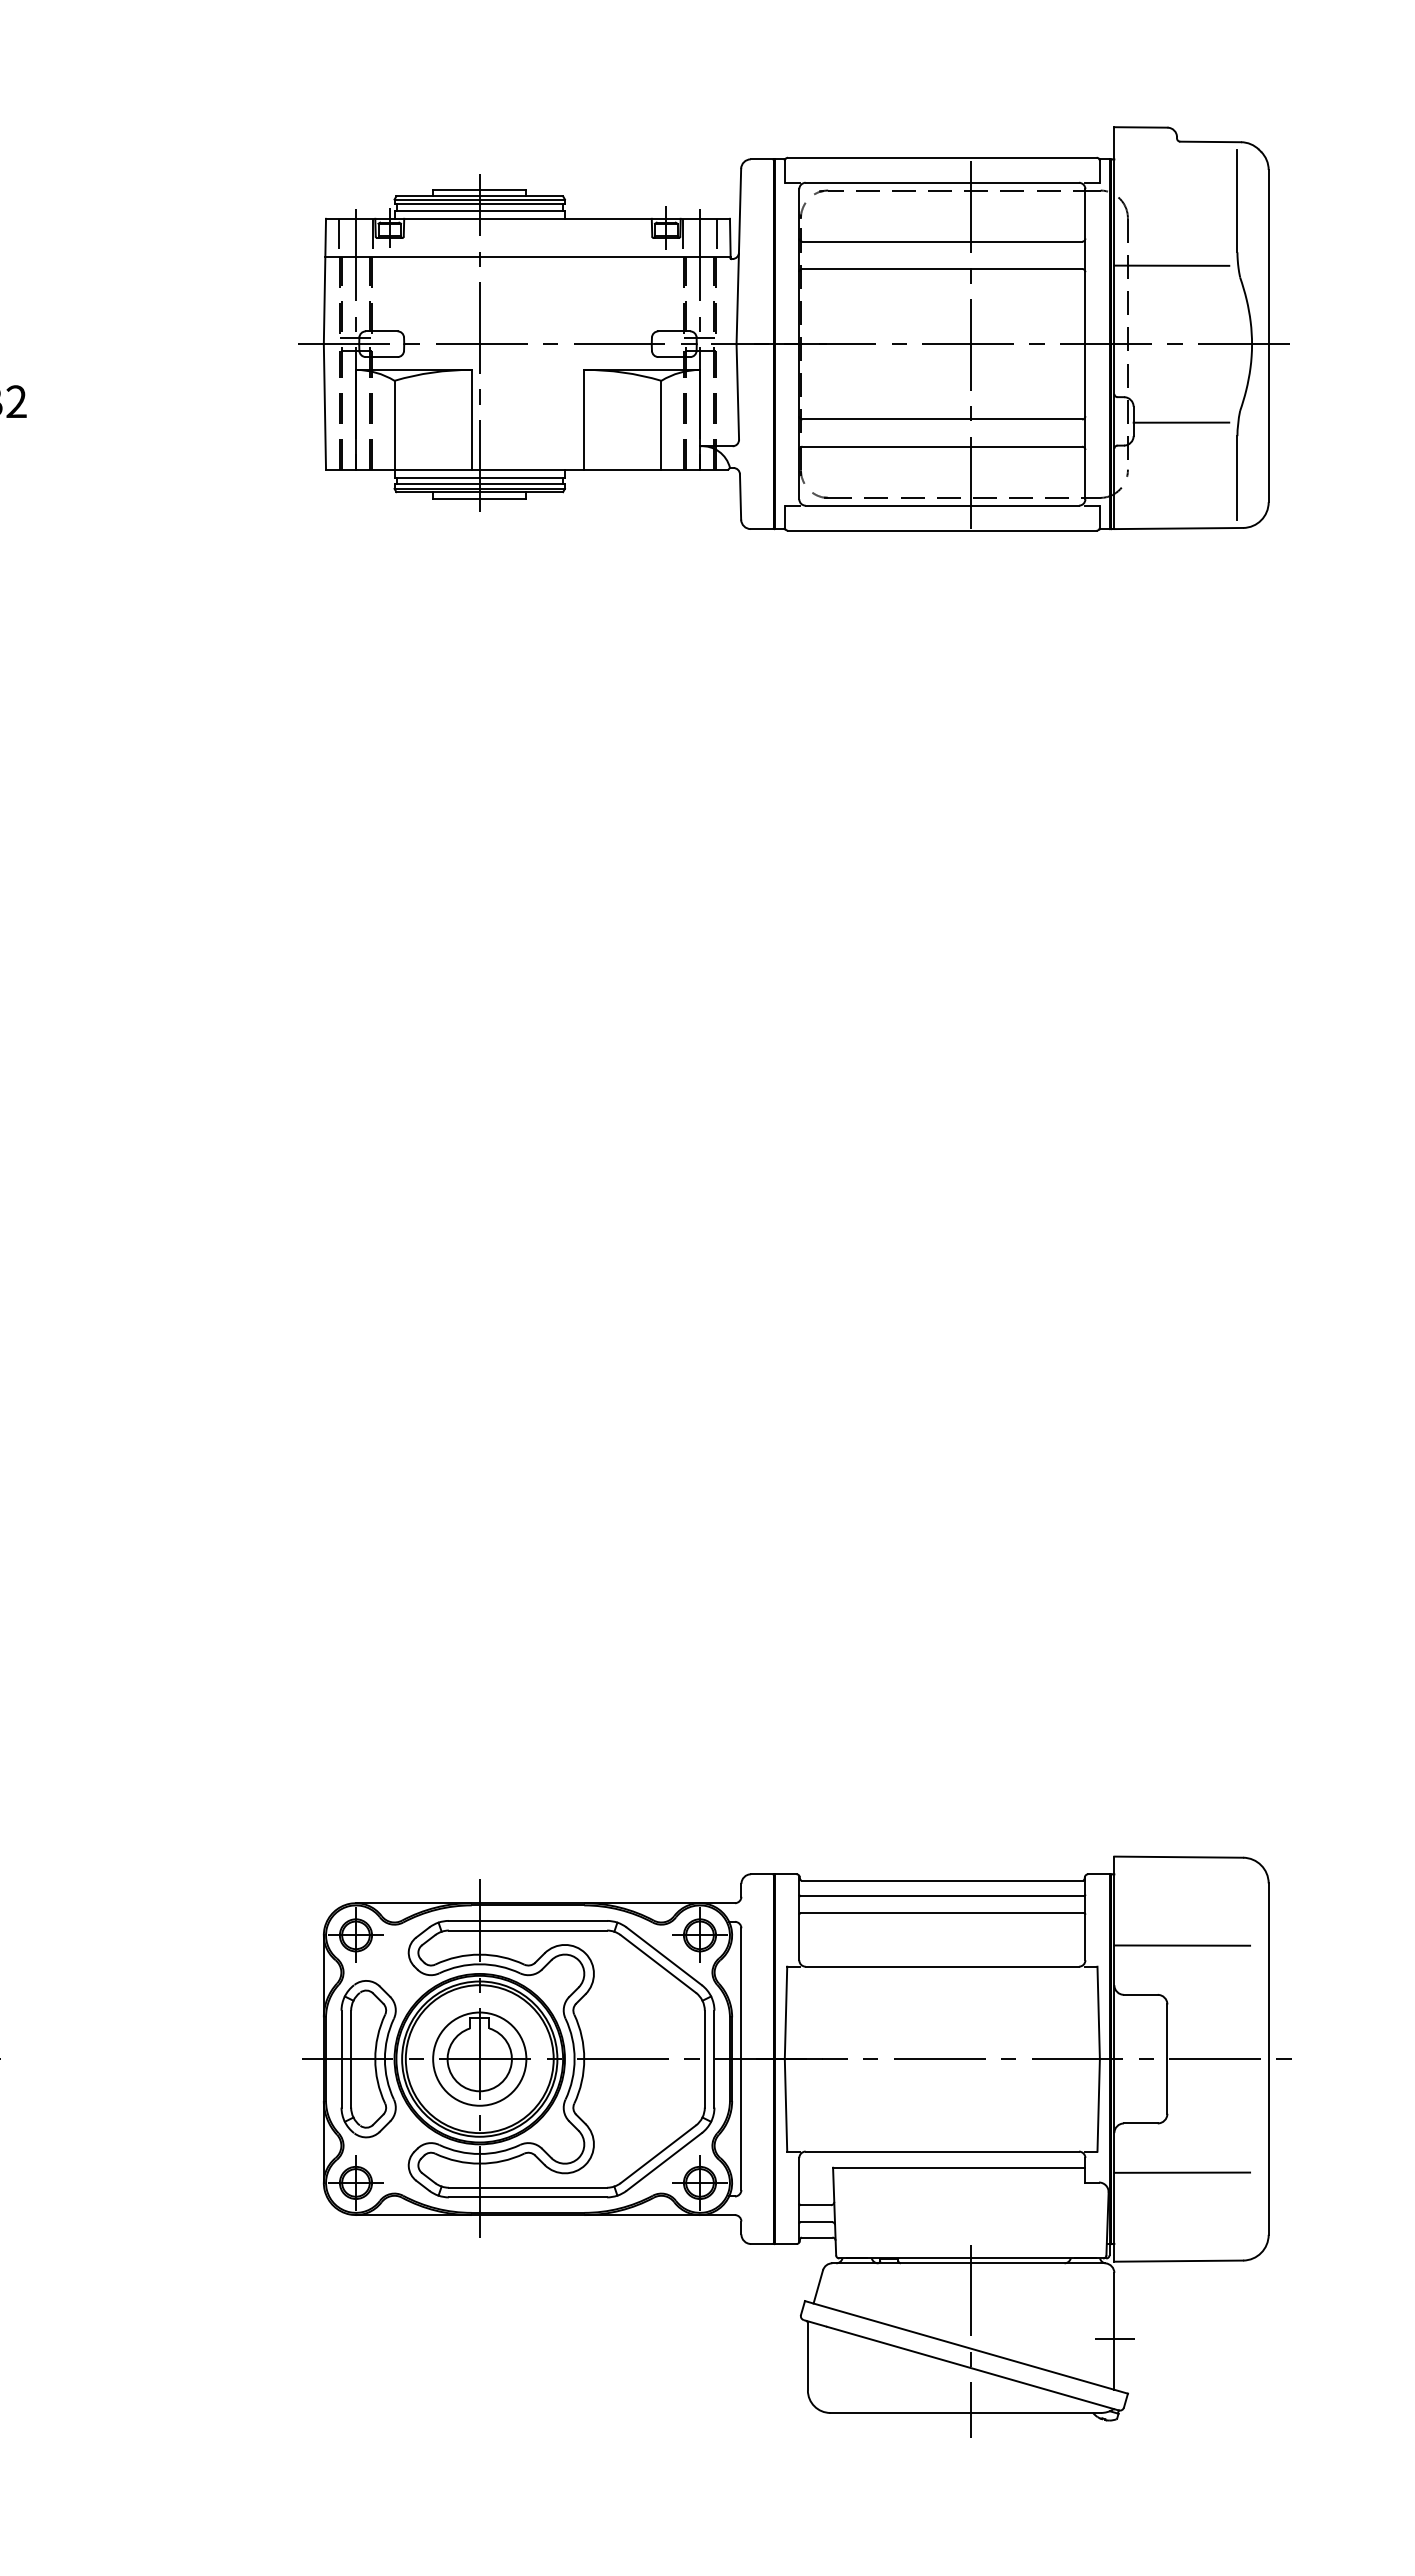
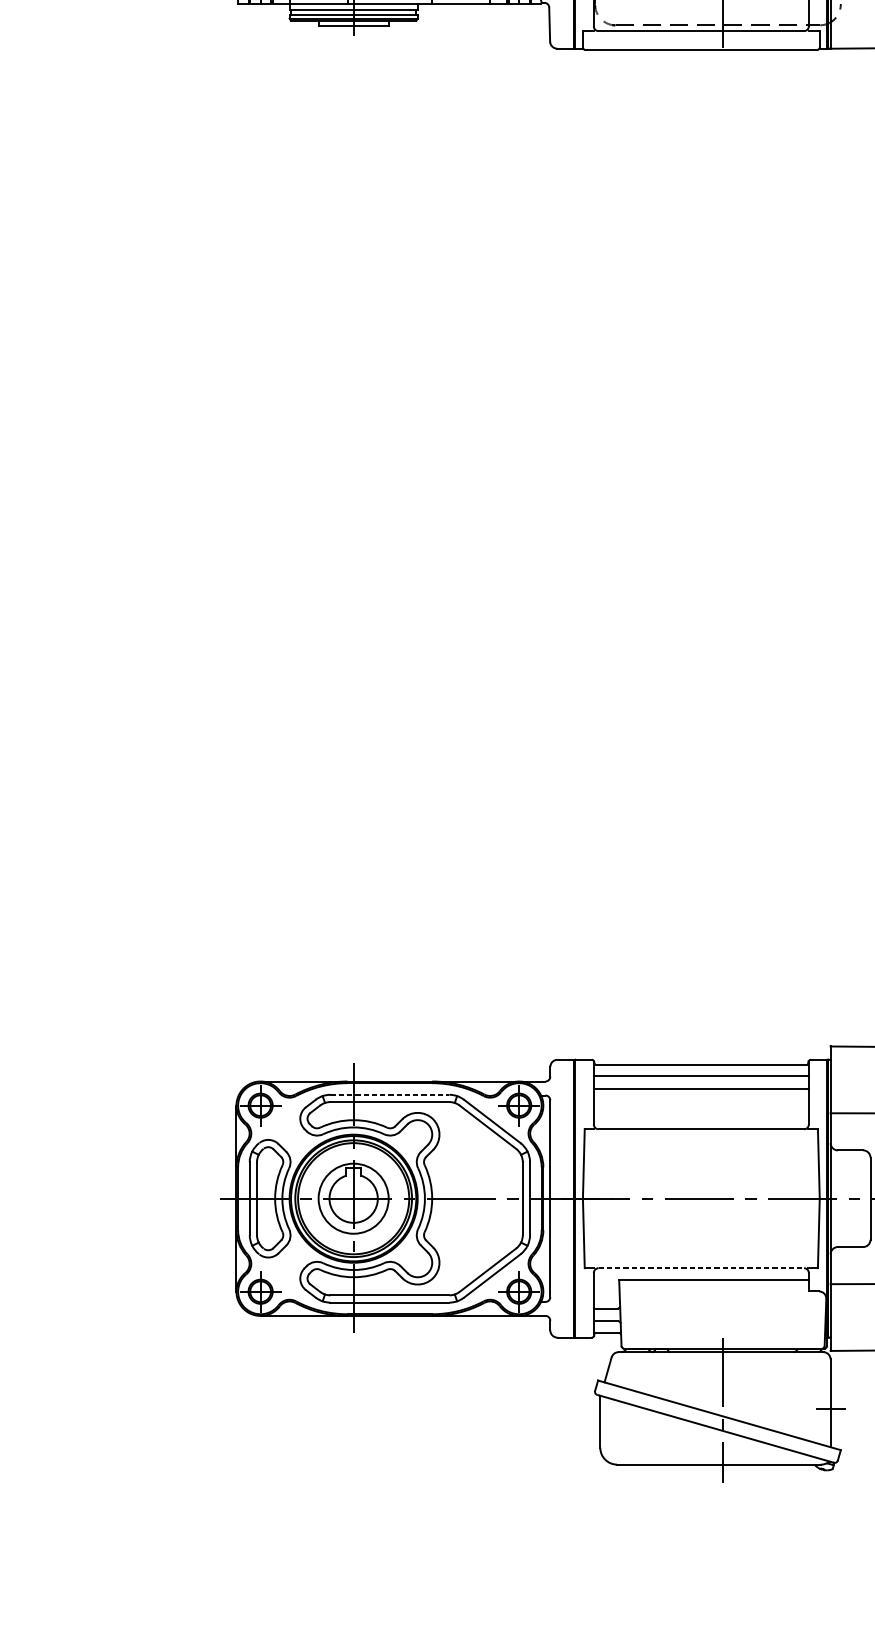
line: (528, 1920) -> (390, 1094), solid -> dashed
line: (942, 2151) -> (701, 1268), solid -> dashed

